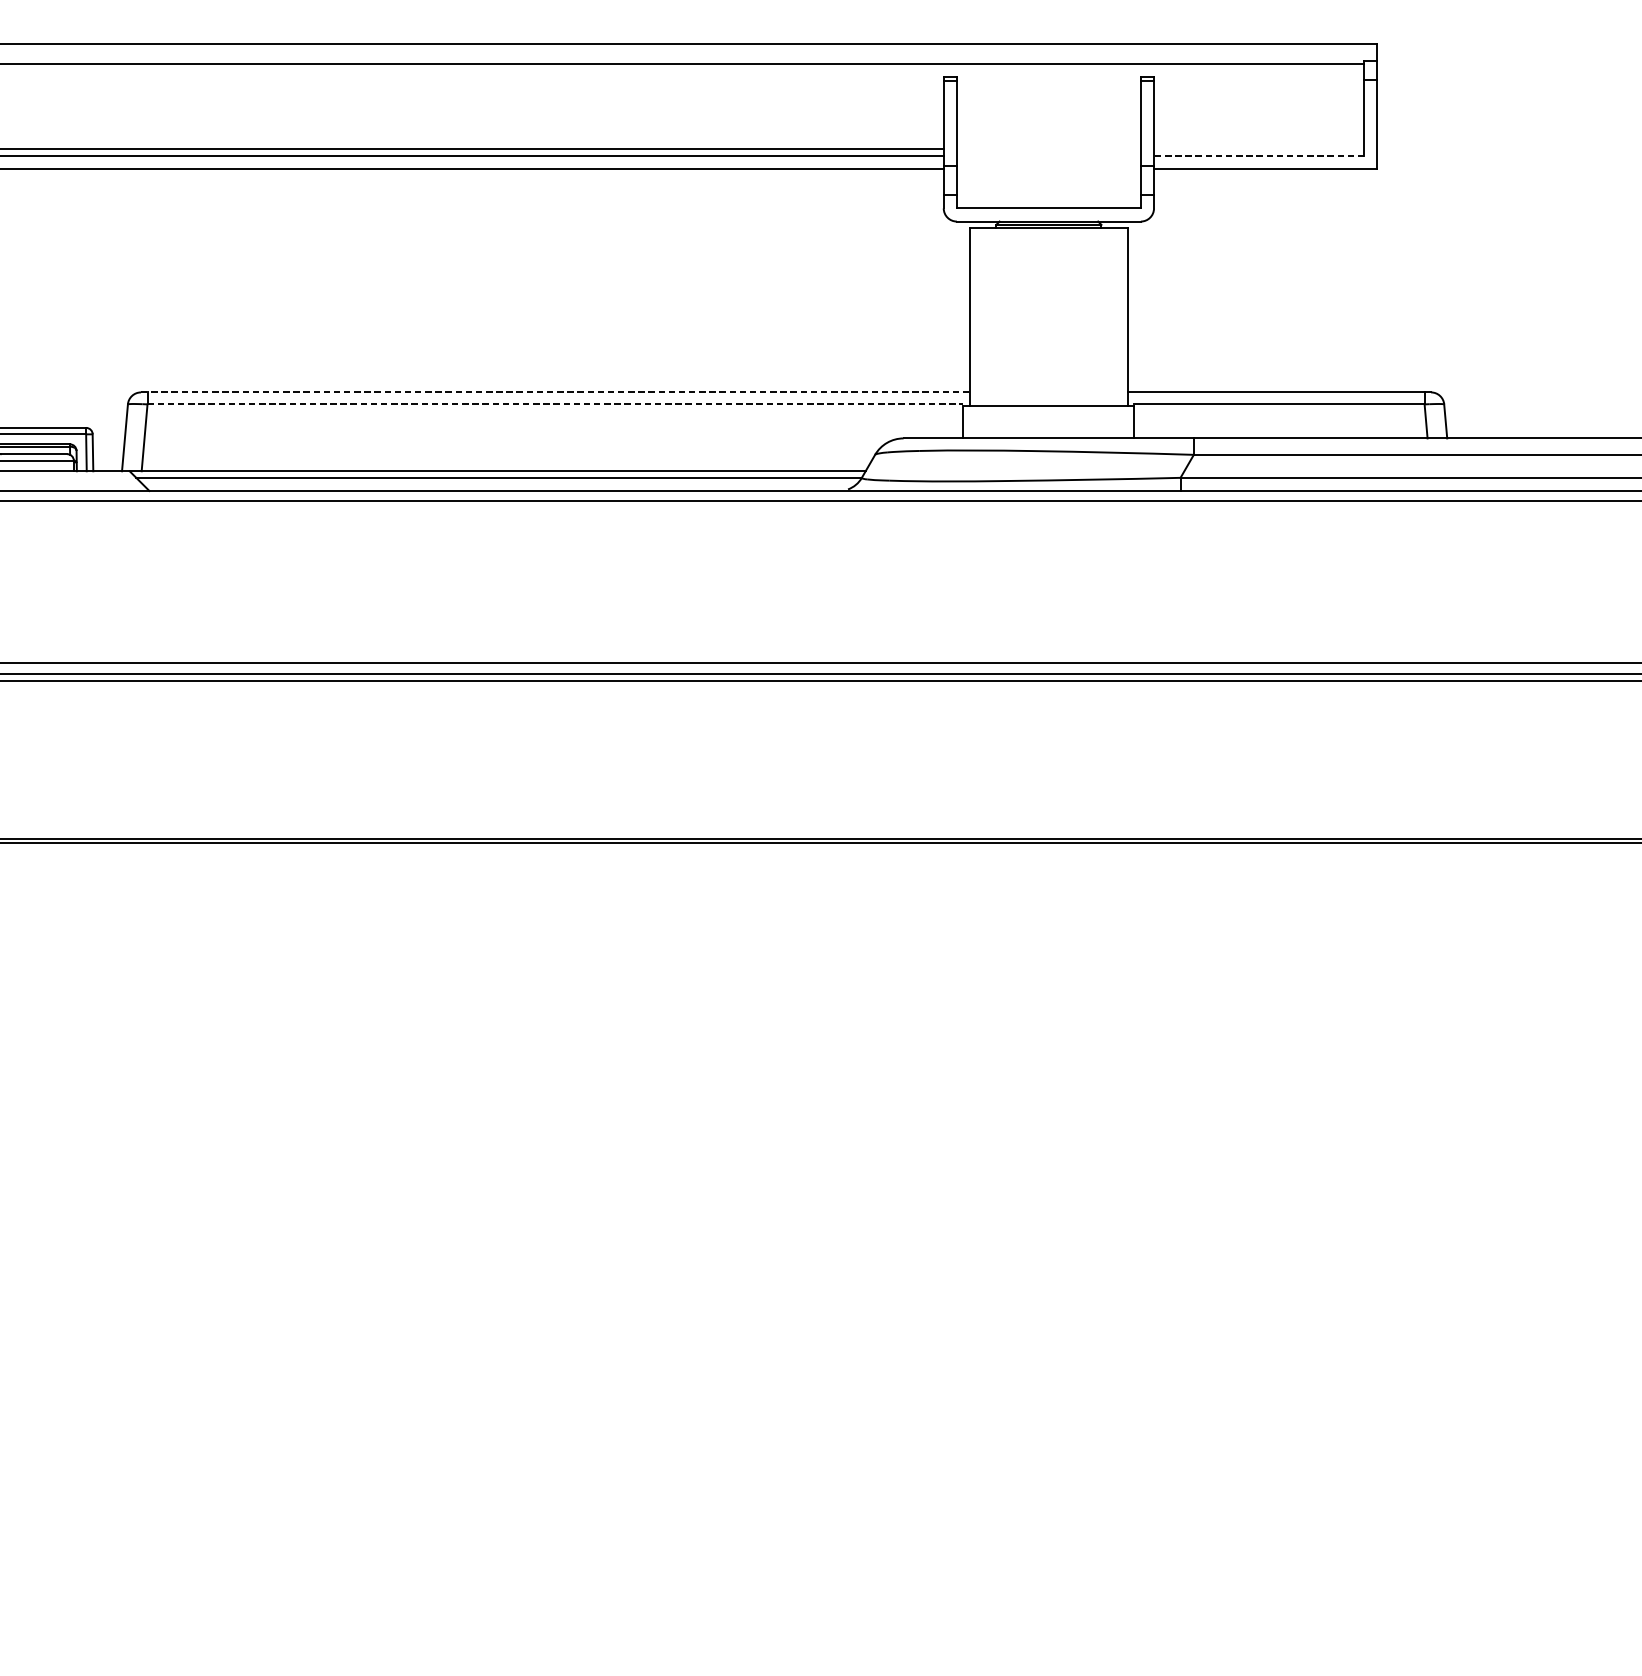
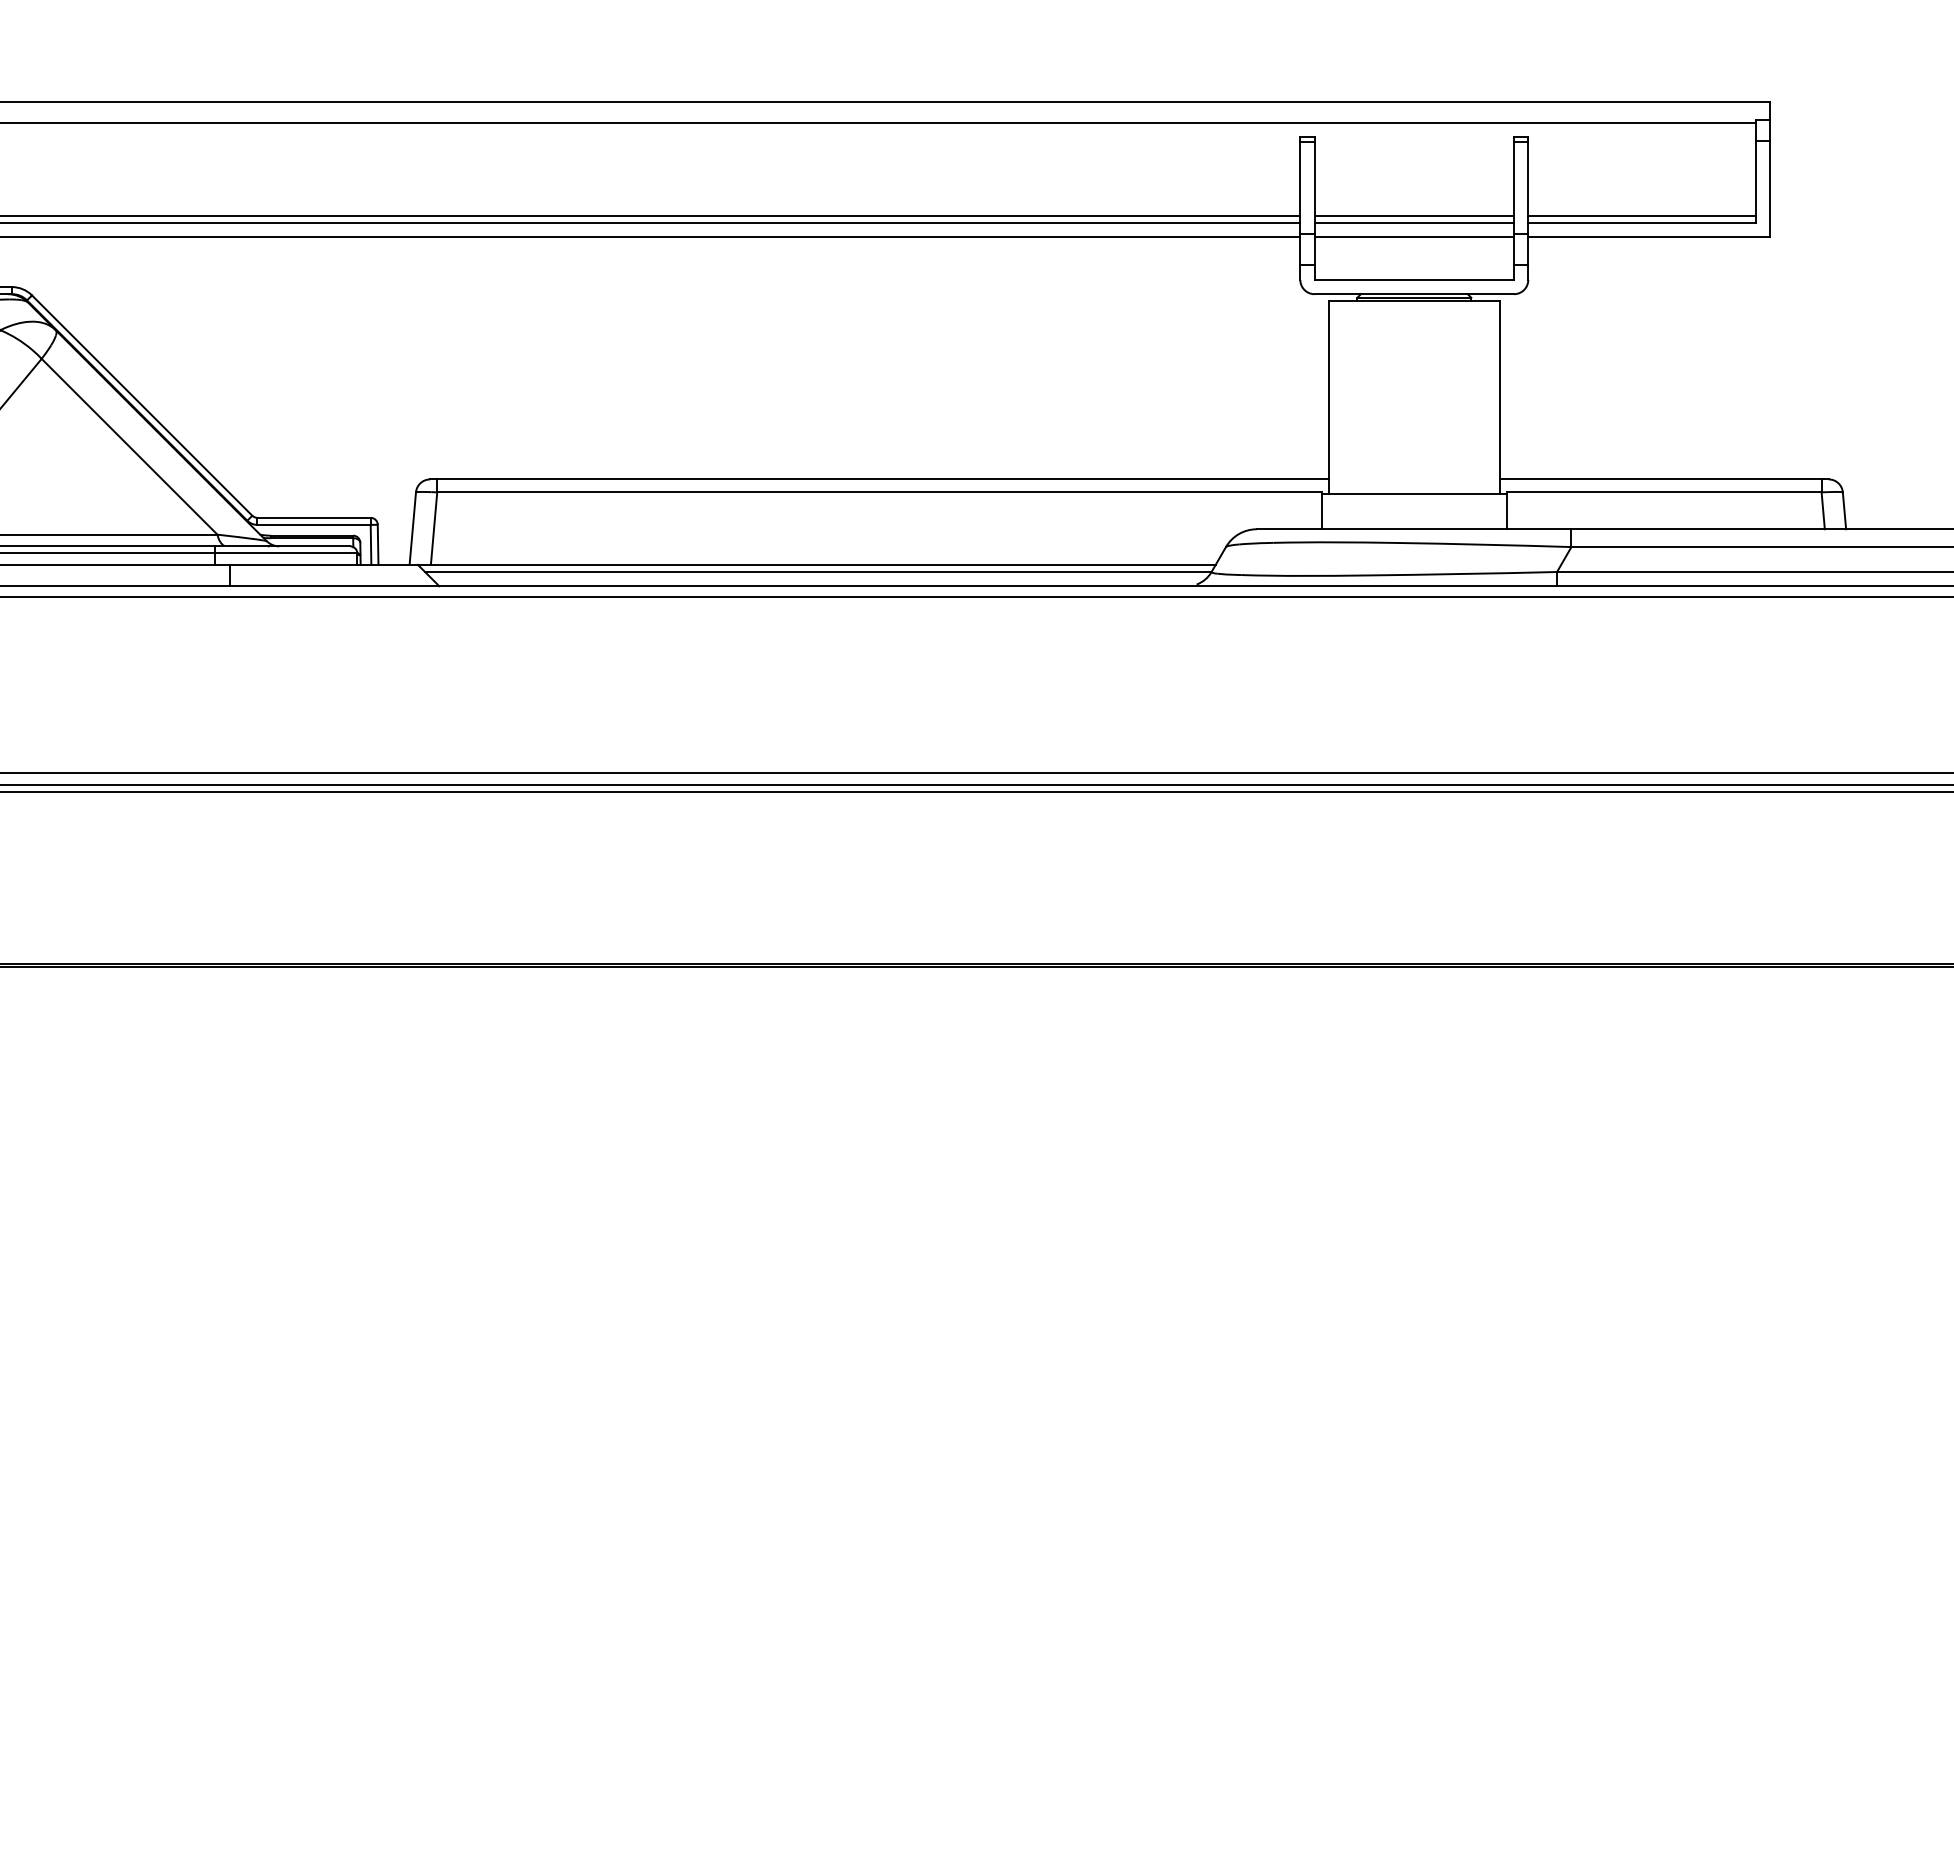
line: (1049, 148) -> (1414, 215), added
line: (1259, 148) -> (1642, 215), added
line: (1049, 155) -> (1414, 222), added
line: (1259, 155) -> (1642, 222), dashed -> solid
line: (1049, 169) -> (1414, 237), added
line: (556, 392) -> (880, 479), dashed -> solid
line: (555, 404) -> (879, 492), dashed -> solid

